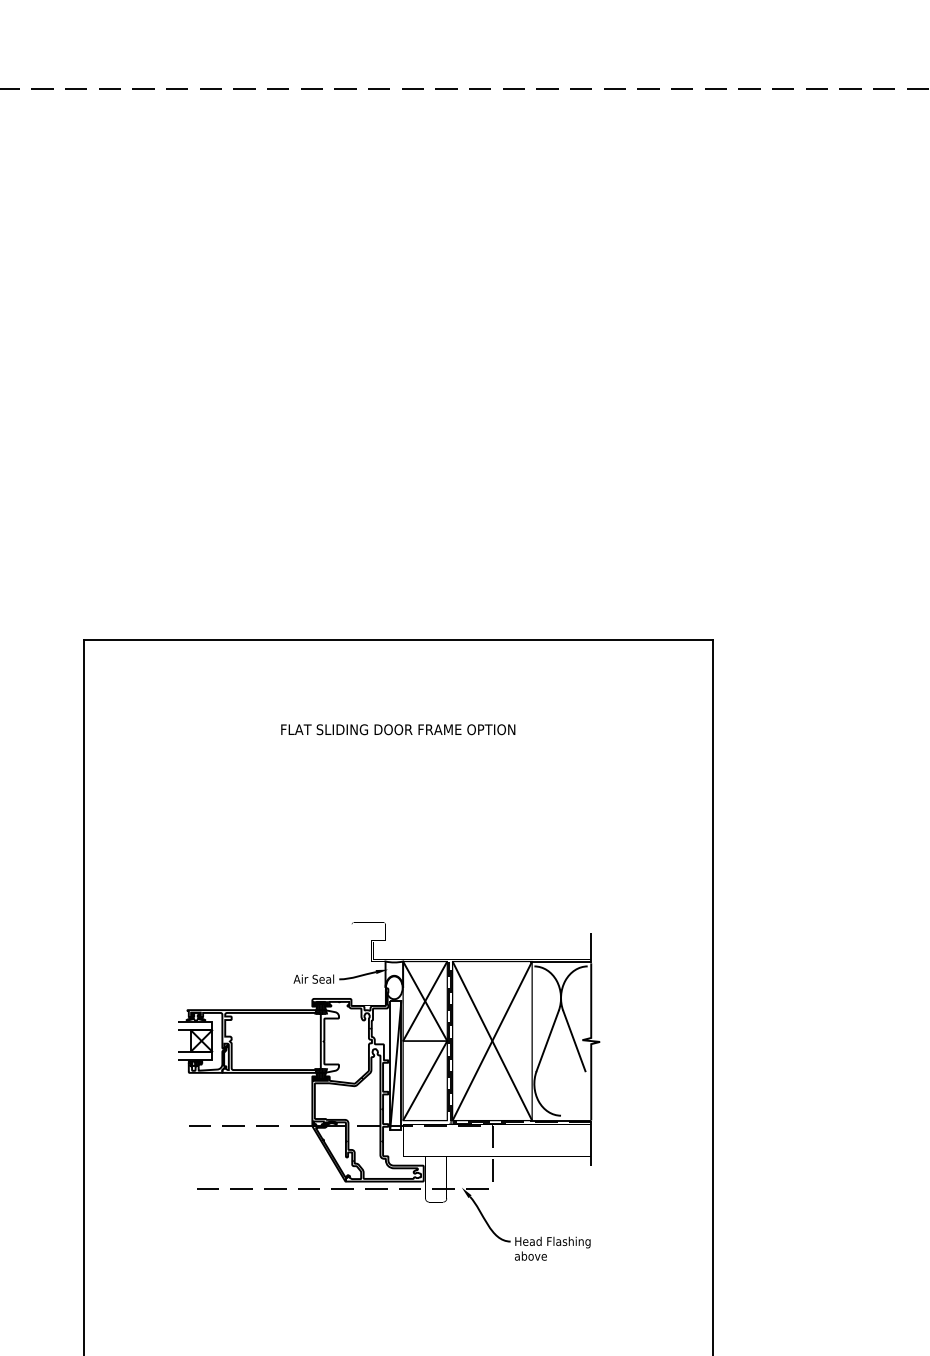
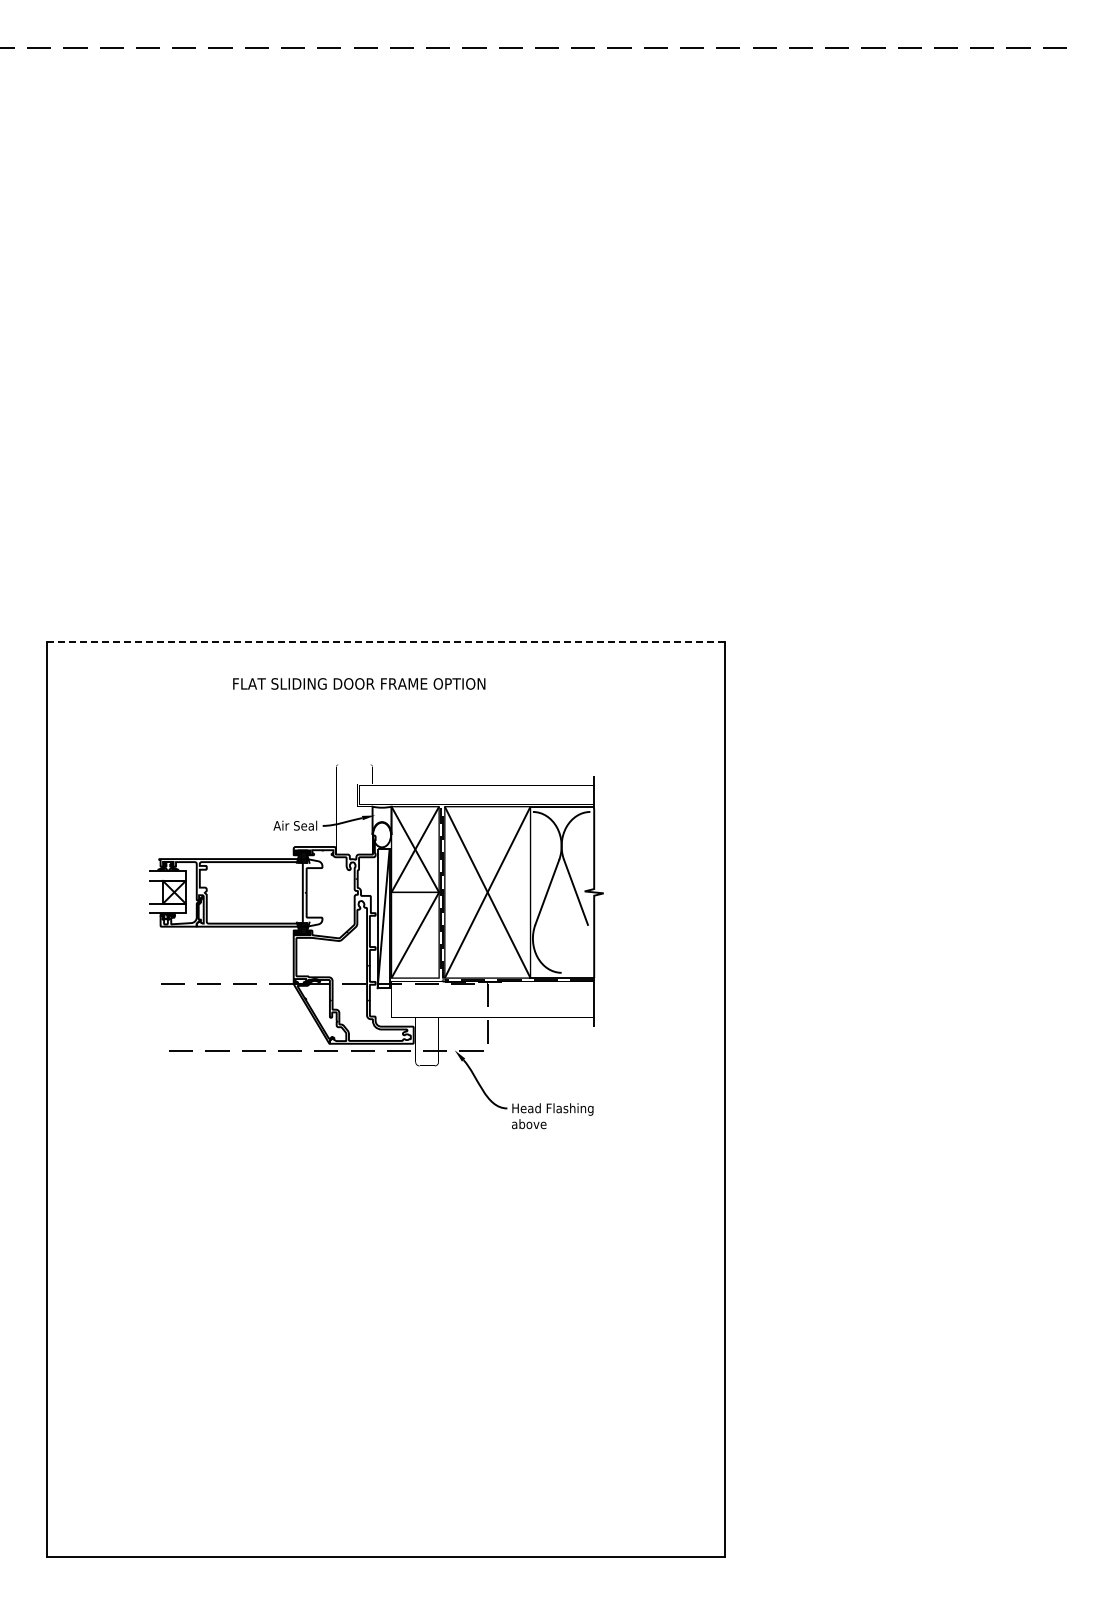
line: (398, 640) -> (386, 642), solid -> dashed
text: (398, 729) -> (359, 683), moved
part: (389, 1091) -> (376, 946), moved

